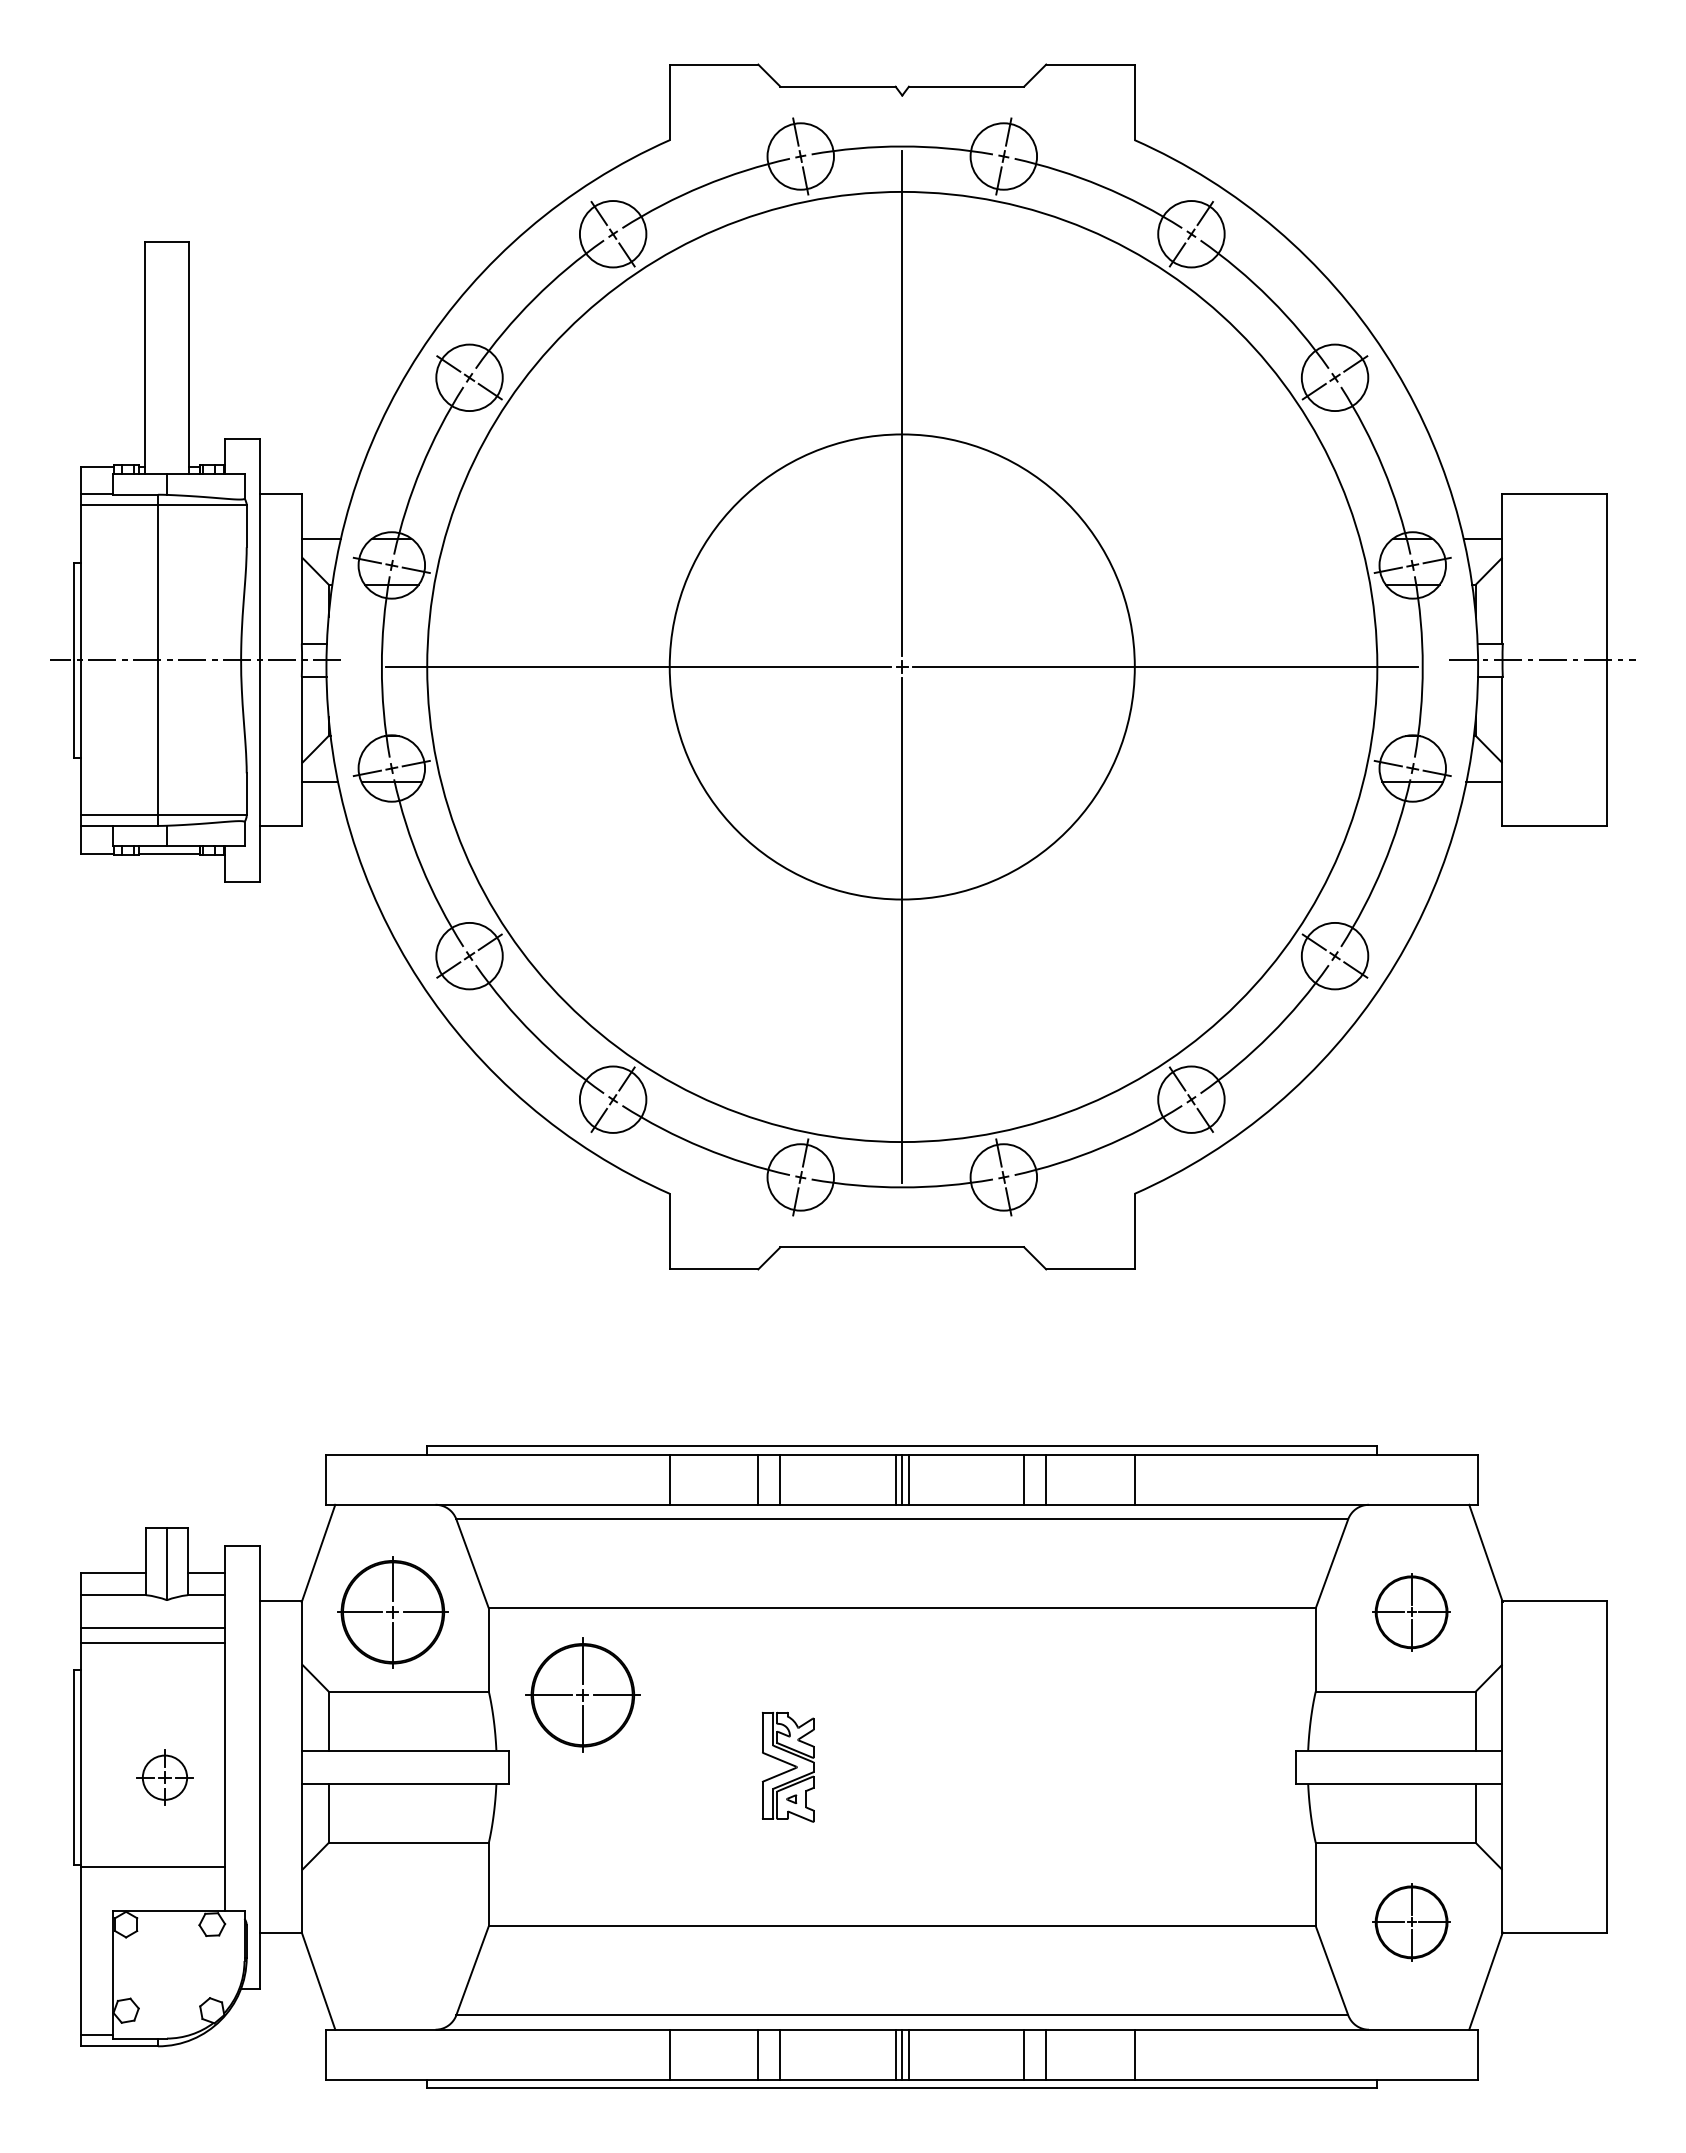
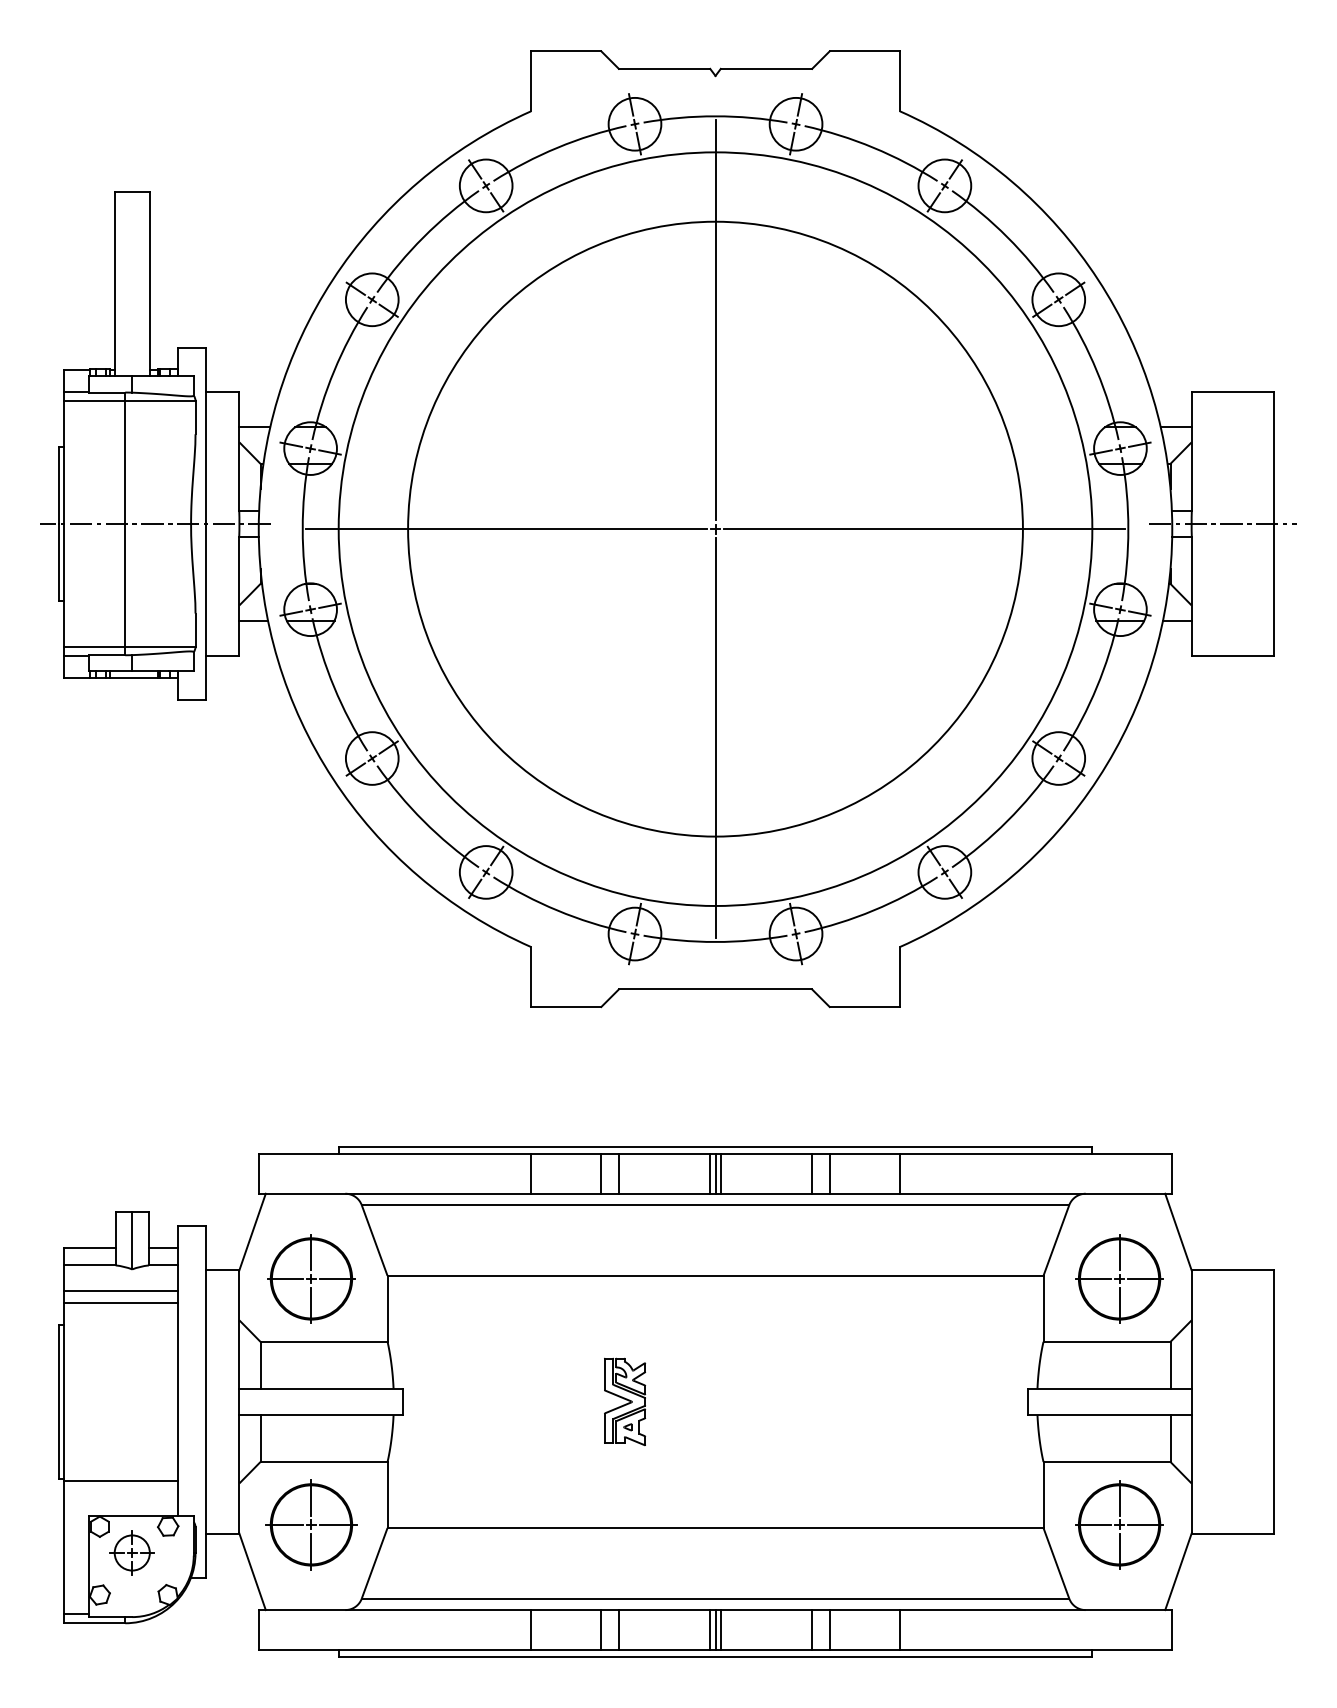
circle: (901, 666) -> (714, 528), size x1.67
part: (1411, 1612) -> (1119, 1279), size x1.43
part: (582, 1694) -> (311, 1524), moved
part: (164, 1777) -> (131, 1552), moved
part: (1411, 1922) -> (1119, 1525), size x1.43

